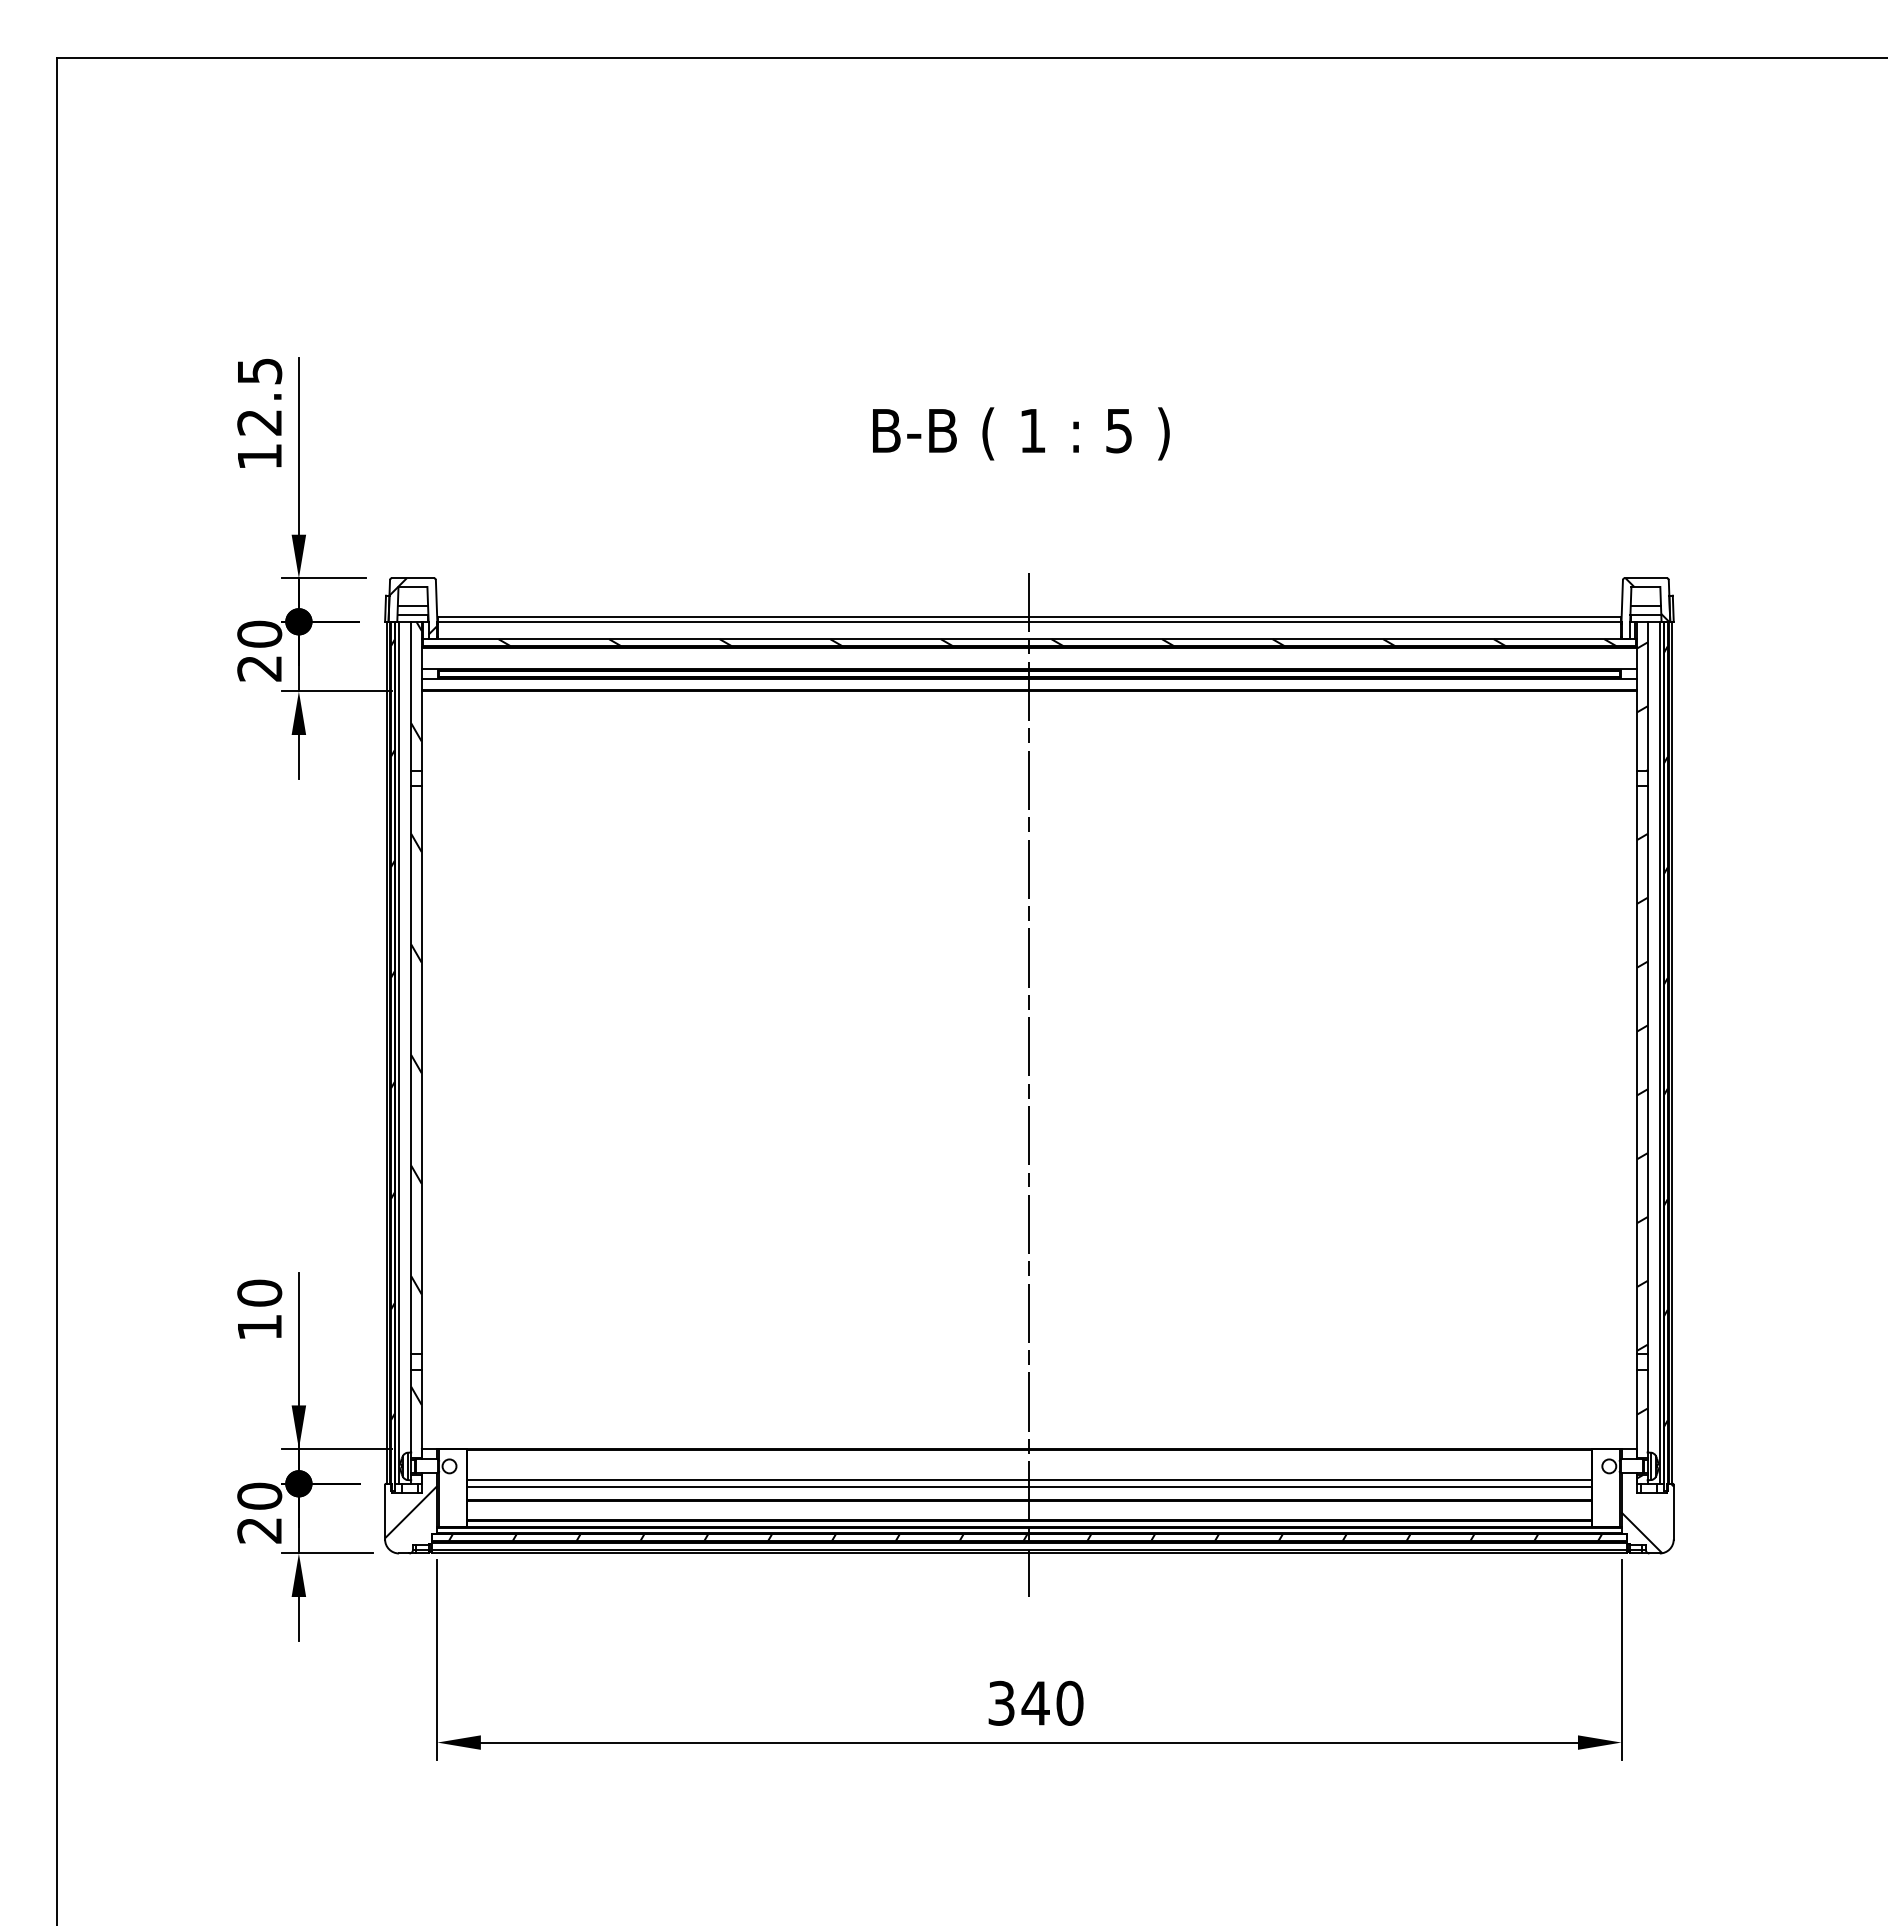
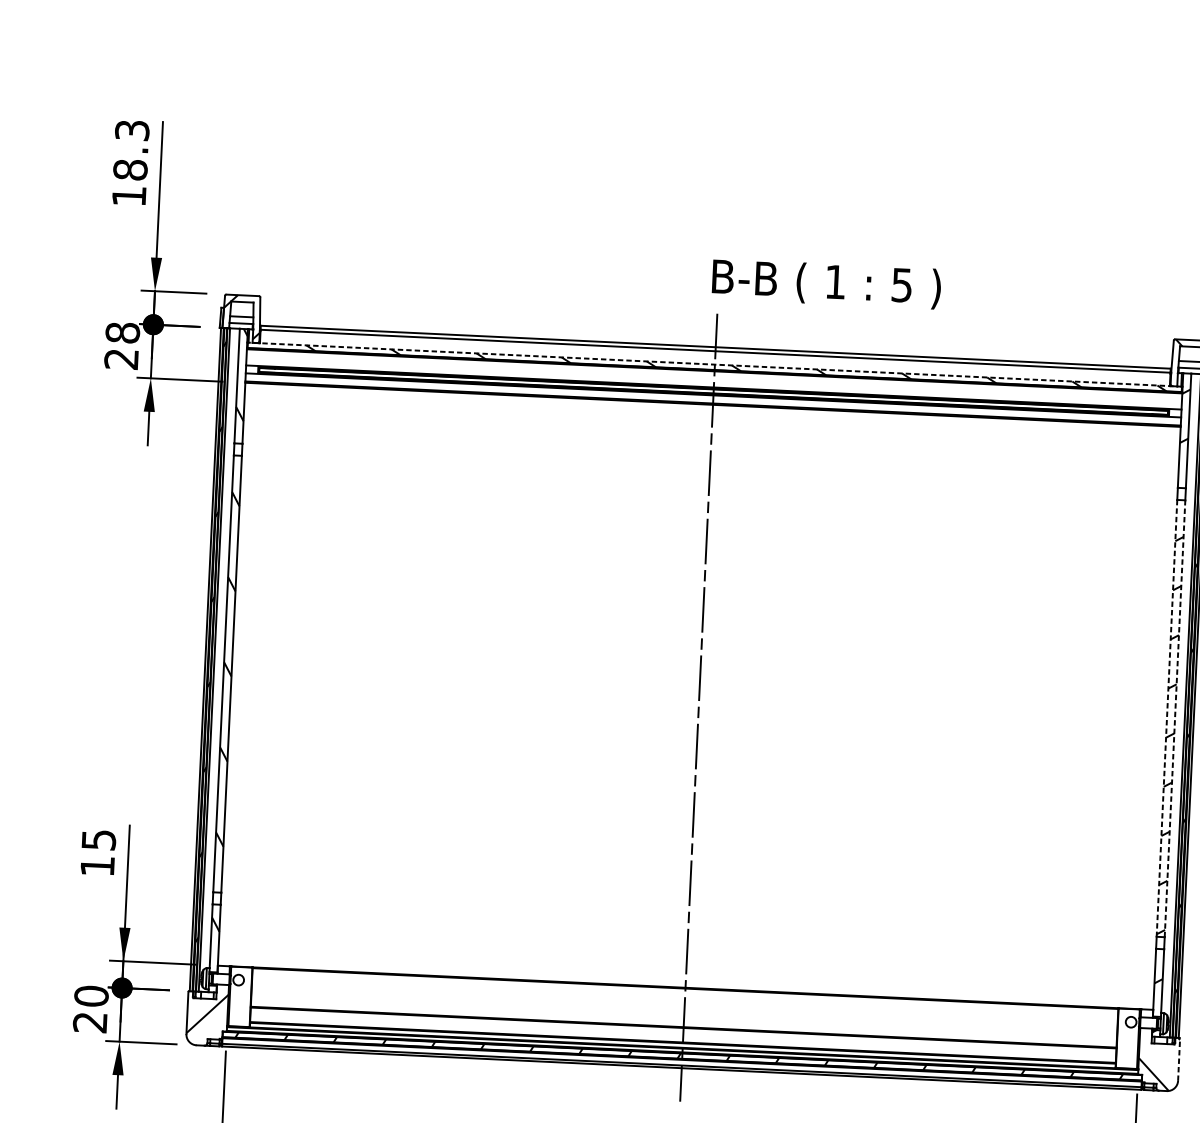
text: (259, 396) -> (131, 149), 12.5 -> 18.3
text: (1021, 433) -> (826, 283), moved
text: (259, 633) -> (122, 332), 20 -> 28
line: (1029, 639) -> (714, 364), solid -> dashed
line: (1637, 1070) -> (1167, 718), solid -> dashed
line: (1647, 1070) -> (1174, 718), solid -> dashed
text: (259, 1292) -> (98, 839), 10 -> 15
line: (1028, 1480) -> (683, 1012), removed
line: (1028, 1487) -> (683, 1017), removed
line: (1673, 1511) -> (1178, 1059), solid -> dashed

